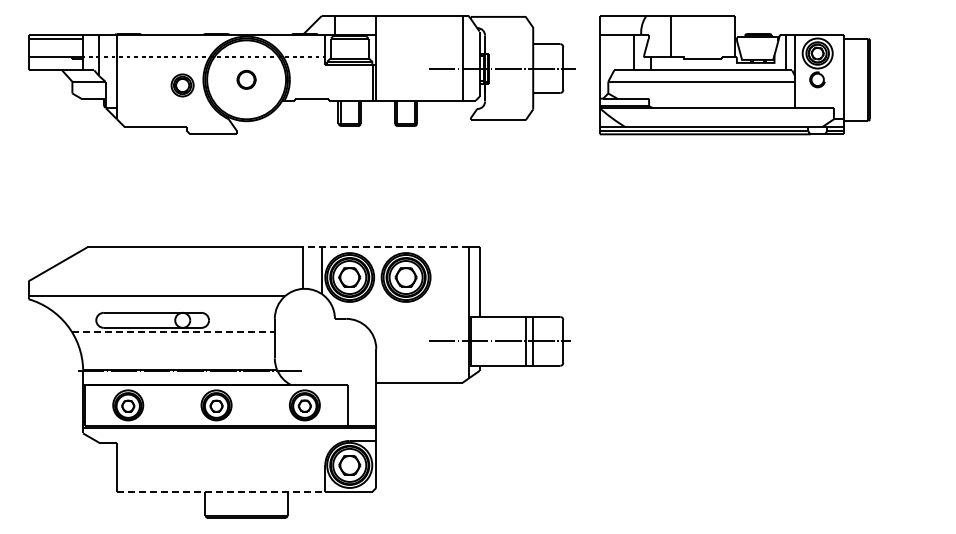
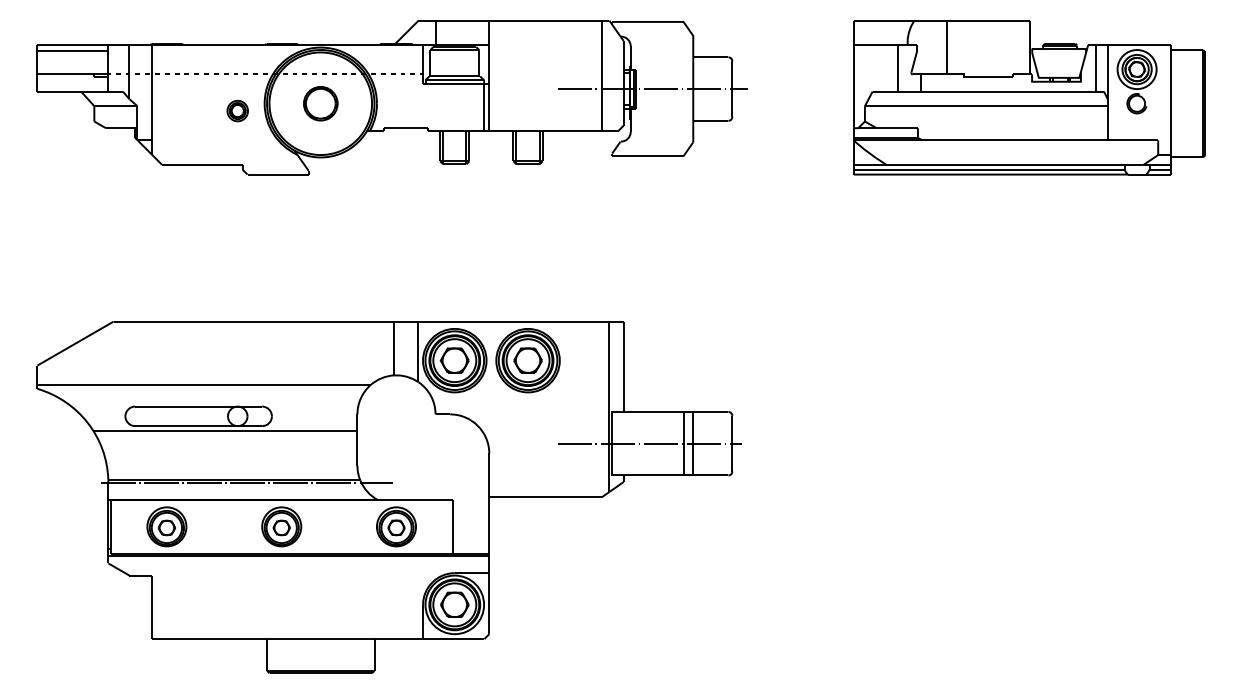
part: (734, 75) -> (1028, 98), moved
part: (246, 79) -> (320, 103), size x1.43
part: (182, 85) -> (237, 111), size x0.71
line: (384, 247) -> (499, 321), dashed -> solid
line: (173, 332) -> (225, 432), dashed -> solid
line: (221, 491) -> (288, 638), dashed -> solid

